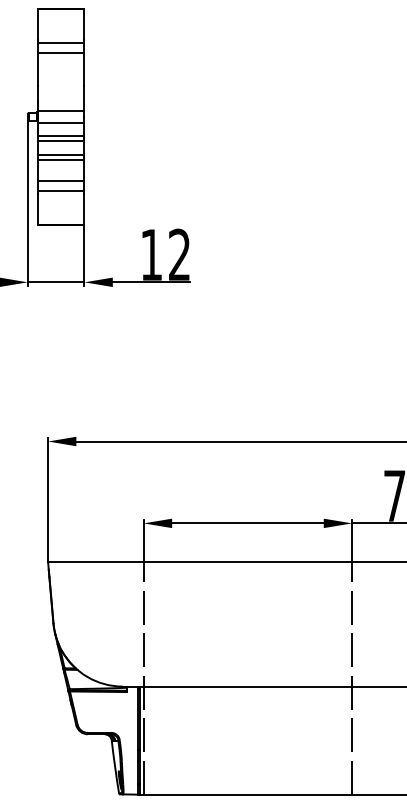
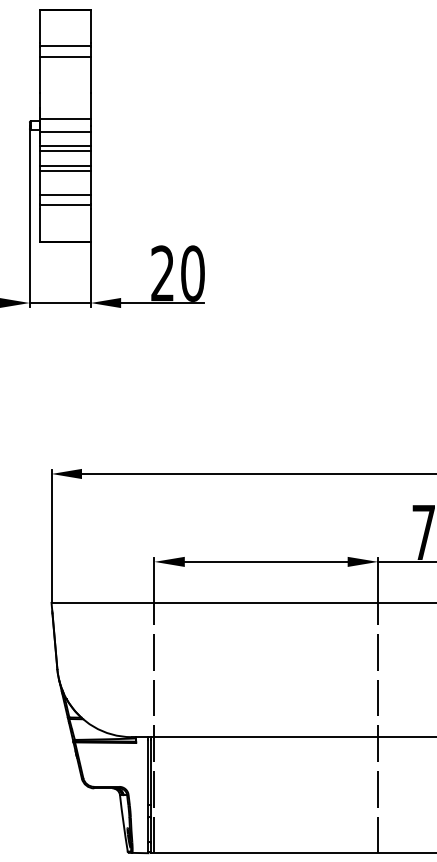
text: (165, 254) -> (177, 273), 12 -> 20

